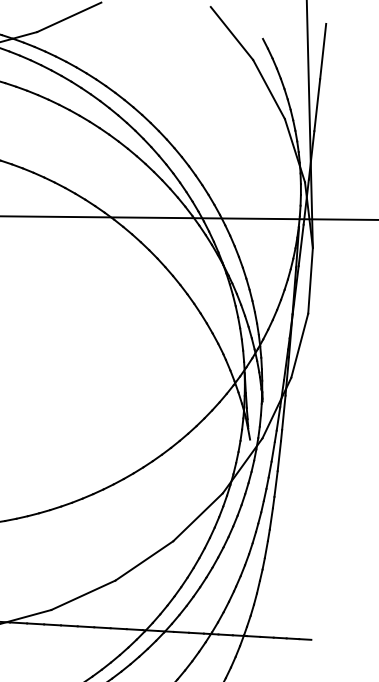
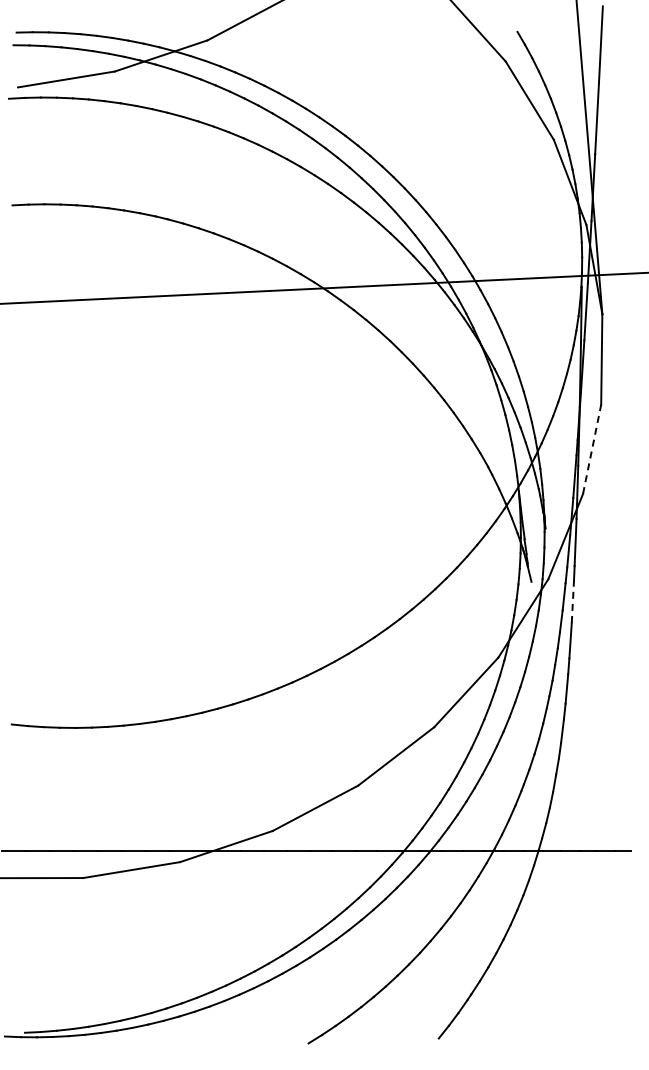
line: (300, 345) -> (592, 449), solid -> dashed
line: (279, 456) -> (572, 602), solid -> dashed

